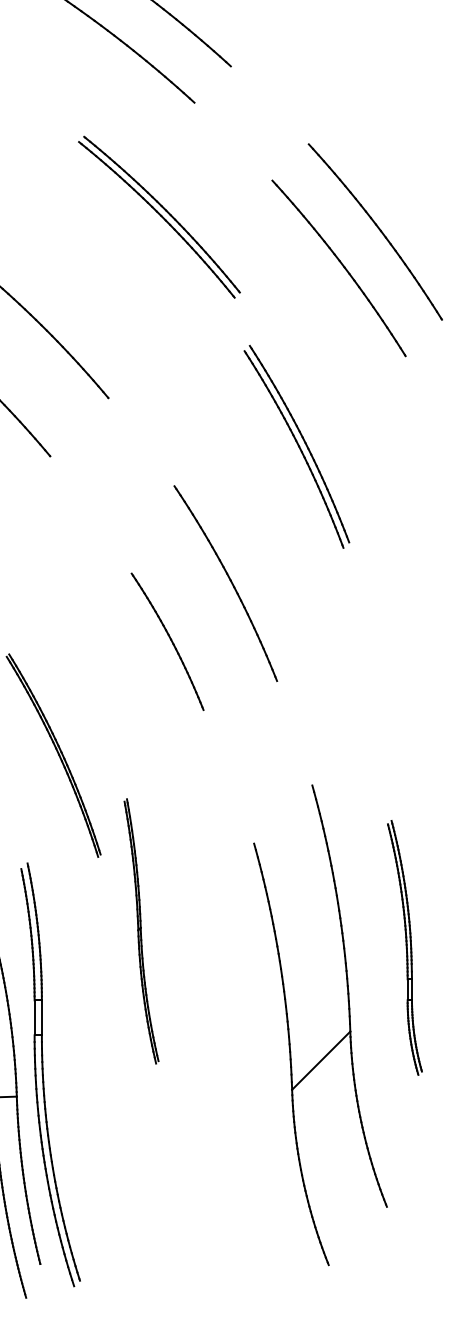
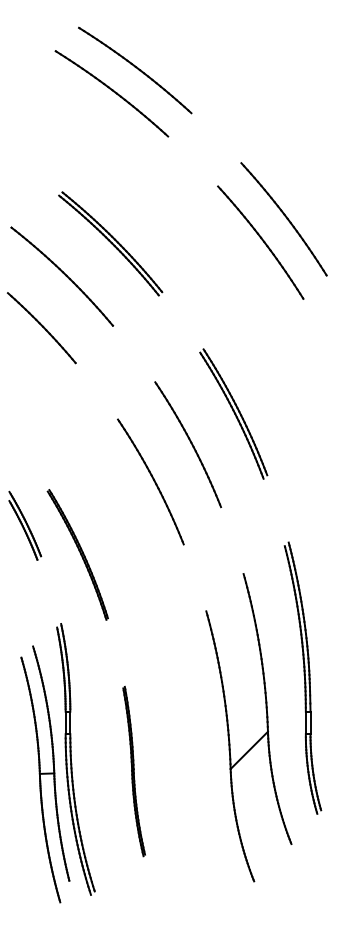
part: (159, 216) -> (110, 243), moved
part: (296, 446) -> (233, 413), moved
part: (167, 641) -> (150, 481), size x1.43
part: (140, 931) -> (133, 771), moved
part: (404, 946) -> (302, 677), size x1.67

